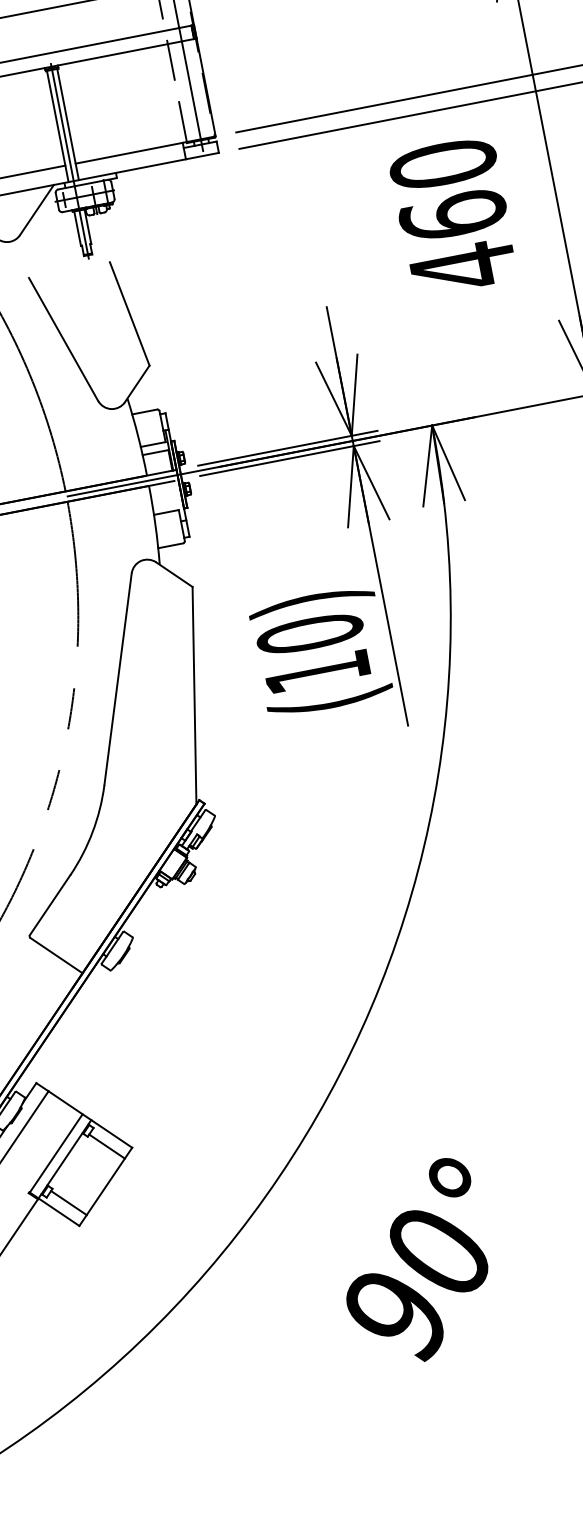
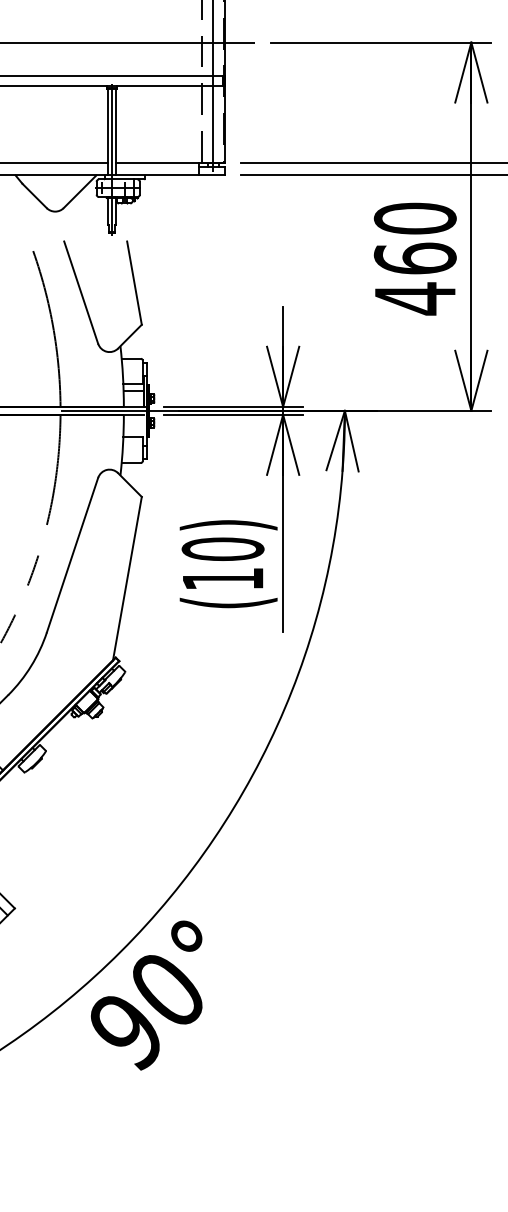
text: (452, 215) -> (414, 258), moved
text: (413, 1263) -> (146, 995), moved

